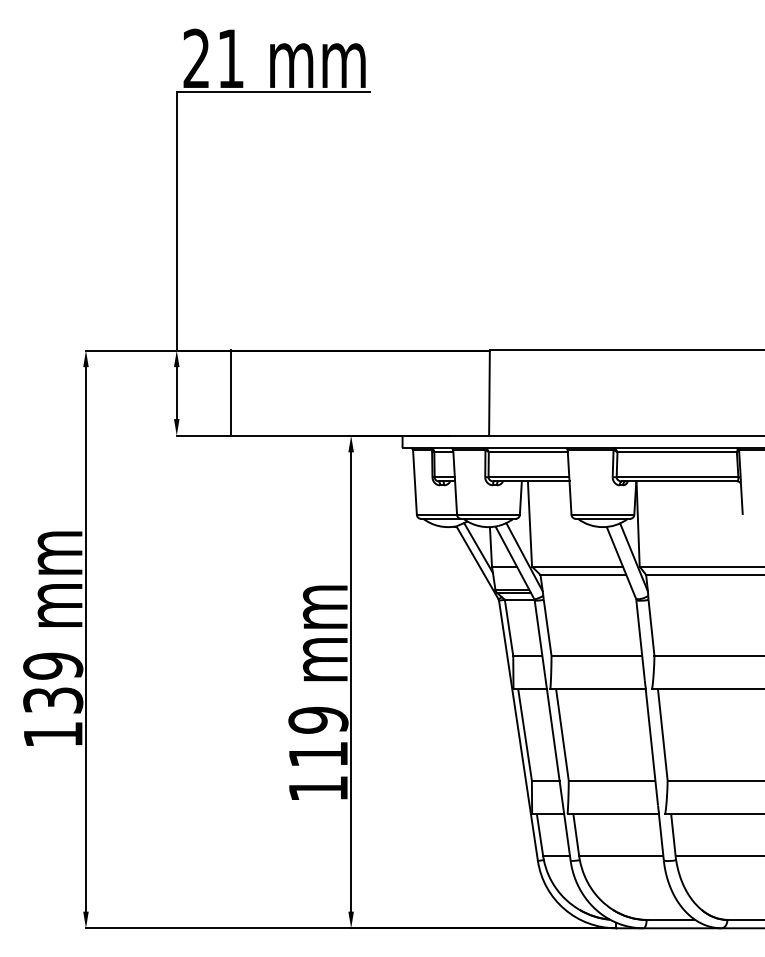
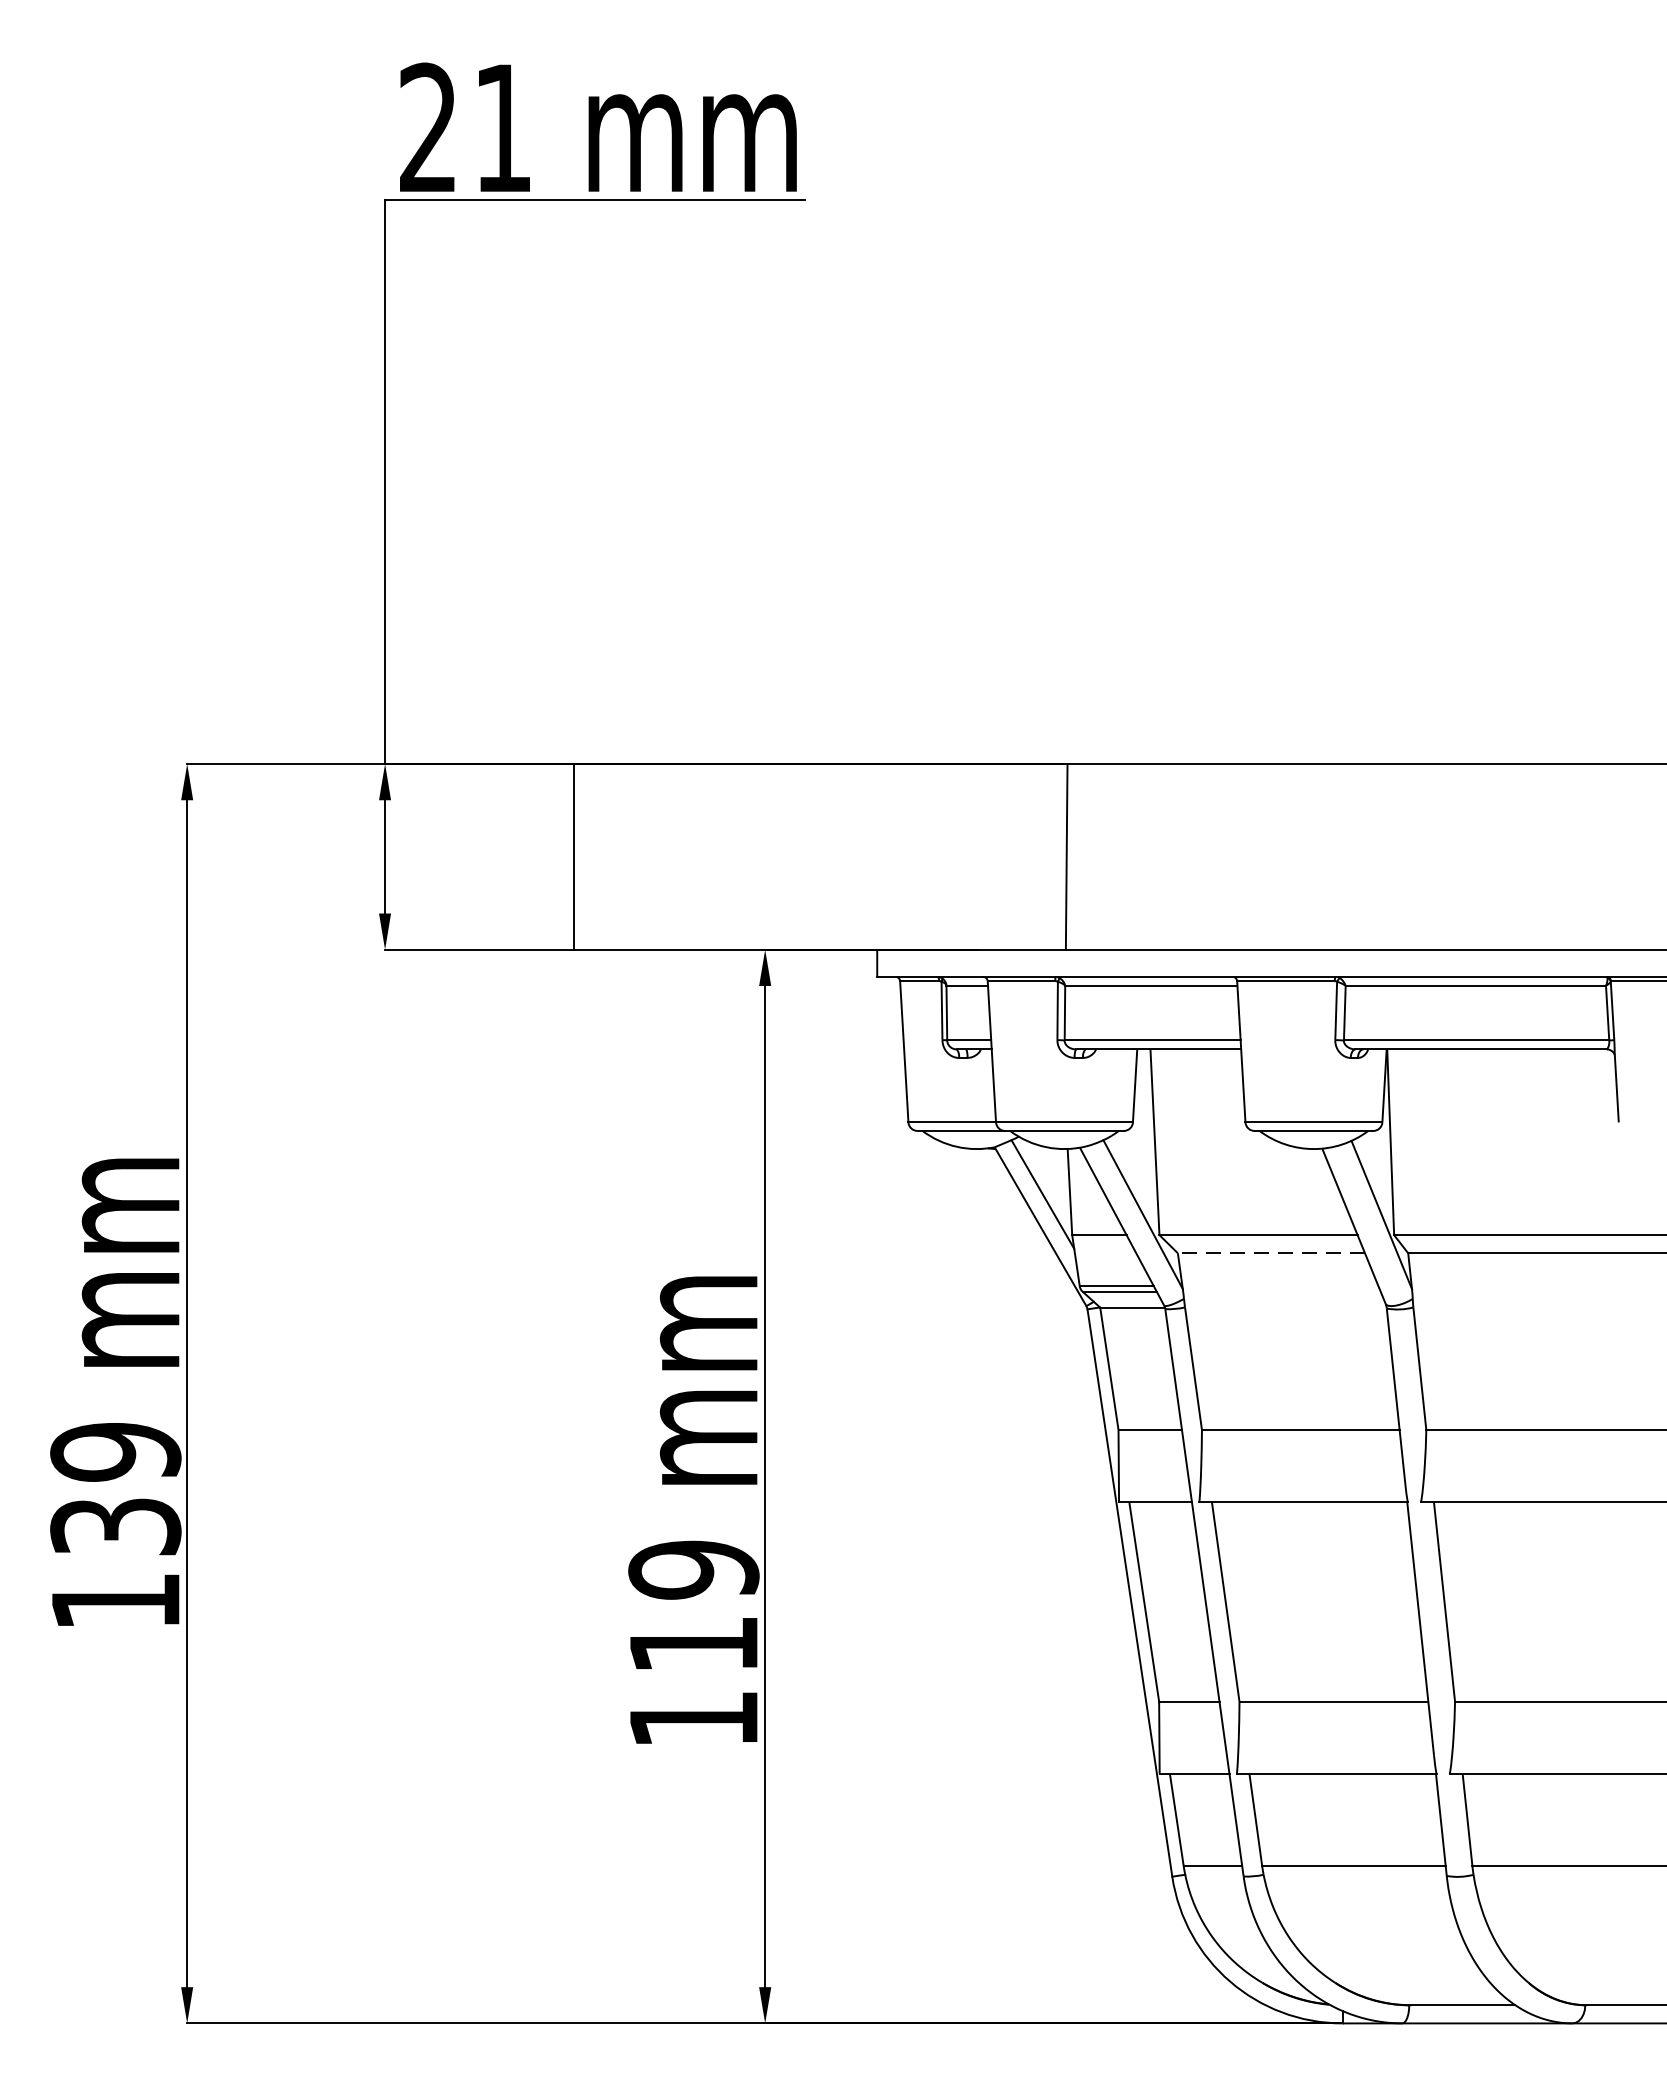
line: (231, 392) -> (574, 855), moved
line: (583, 574) -> (1271, 1252), solid -> dashed

